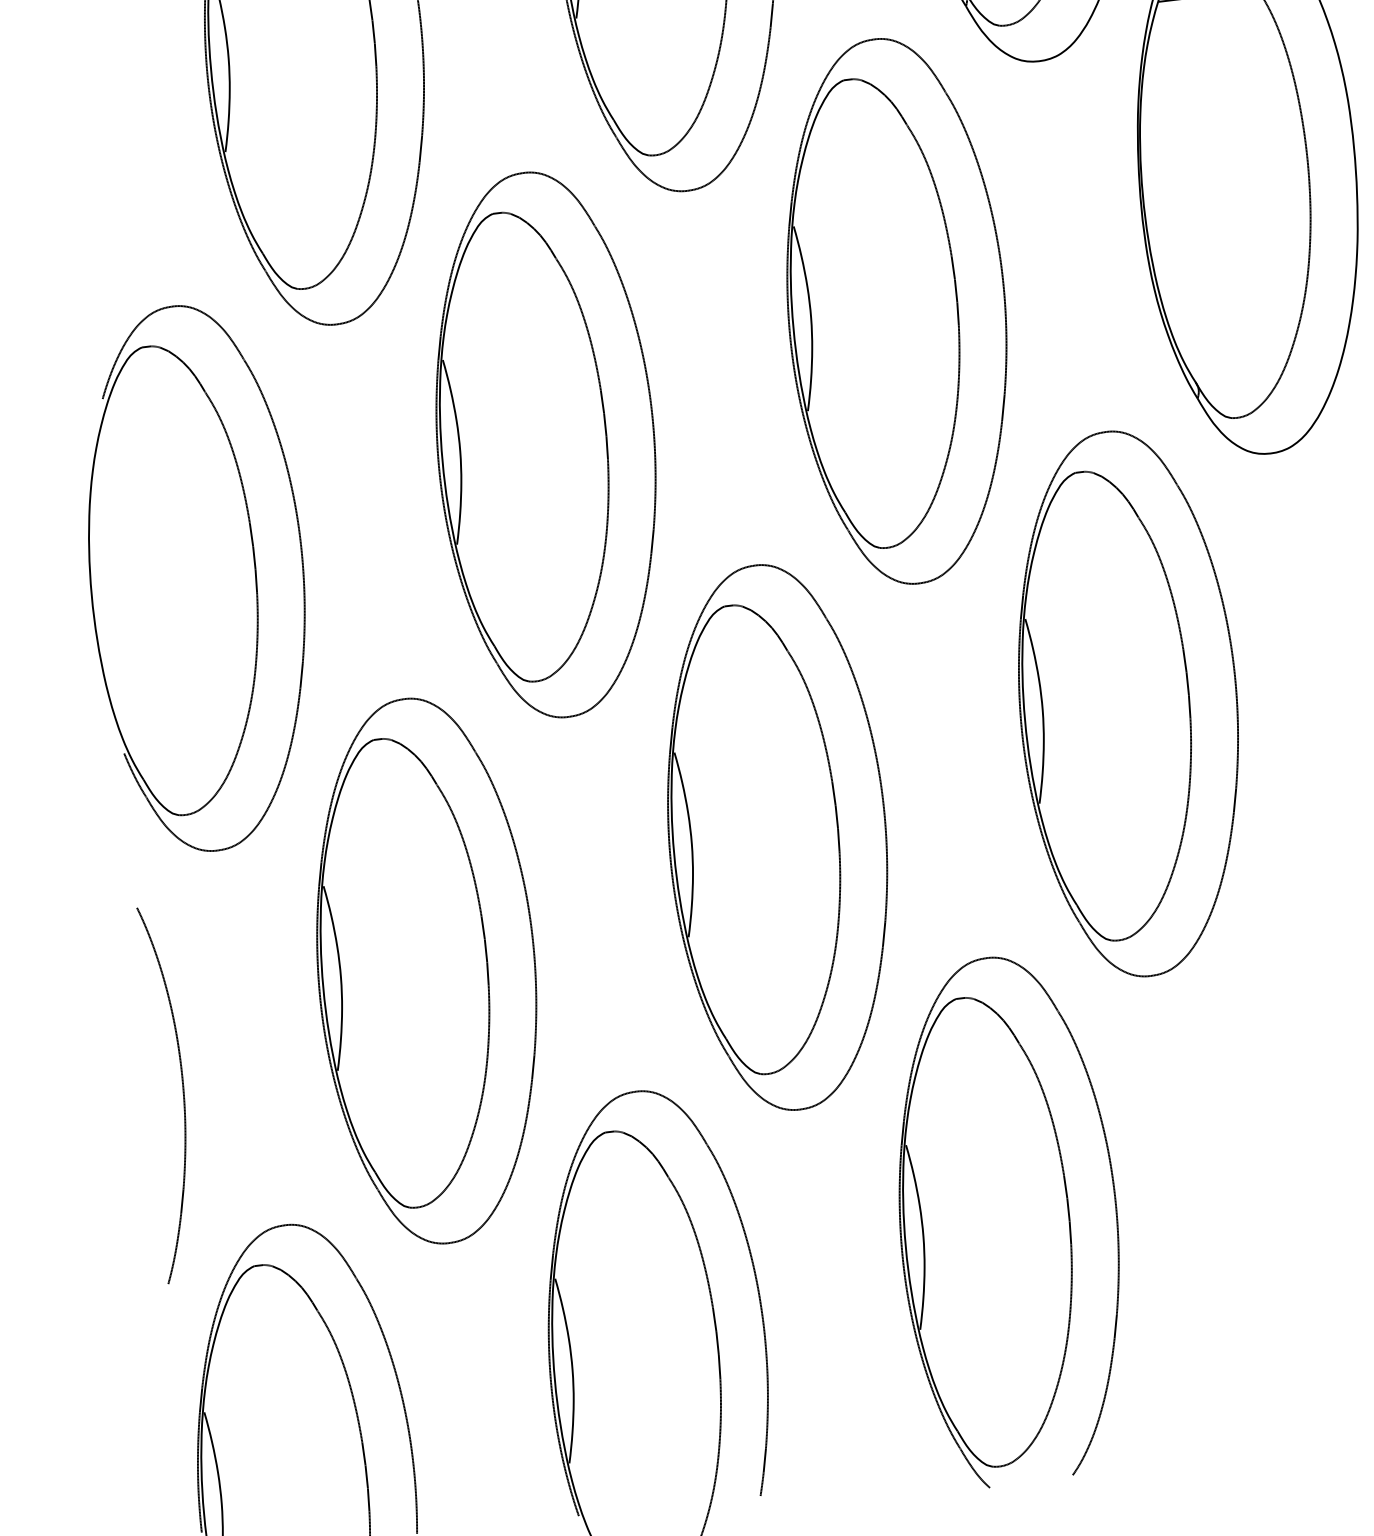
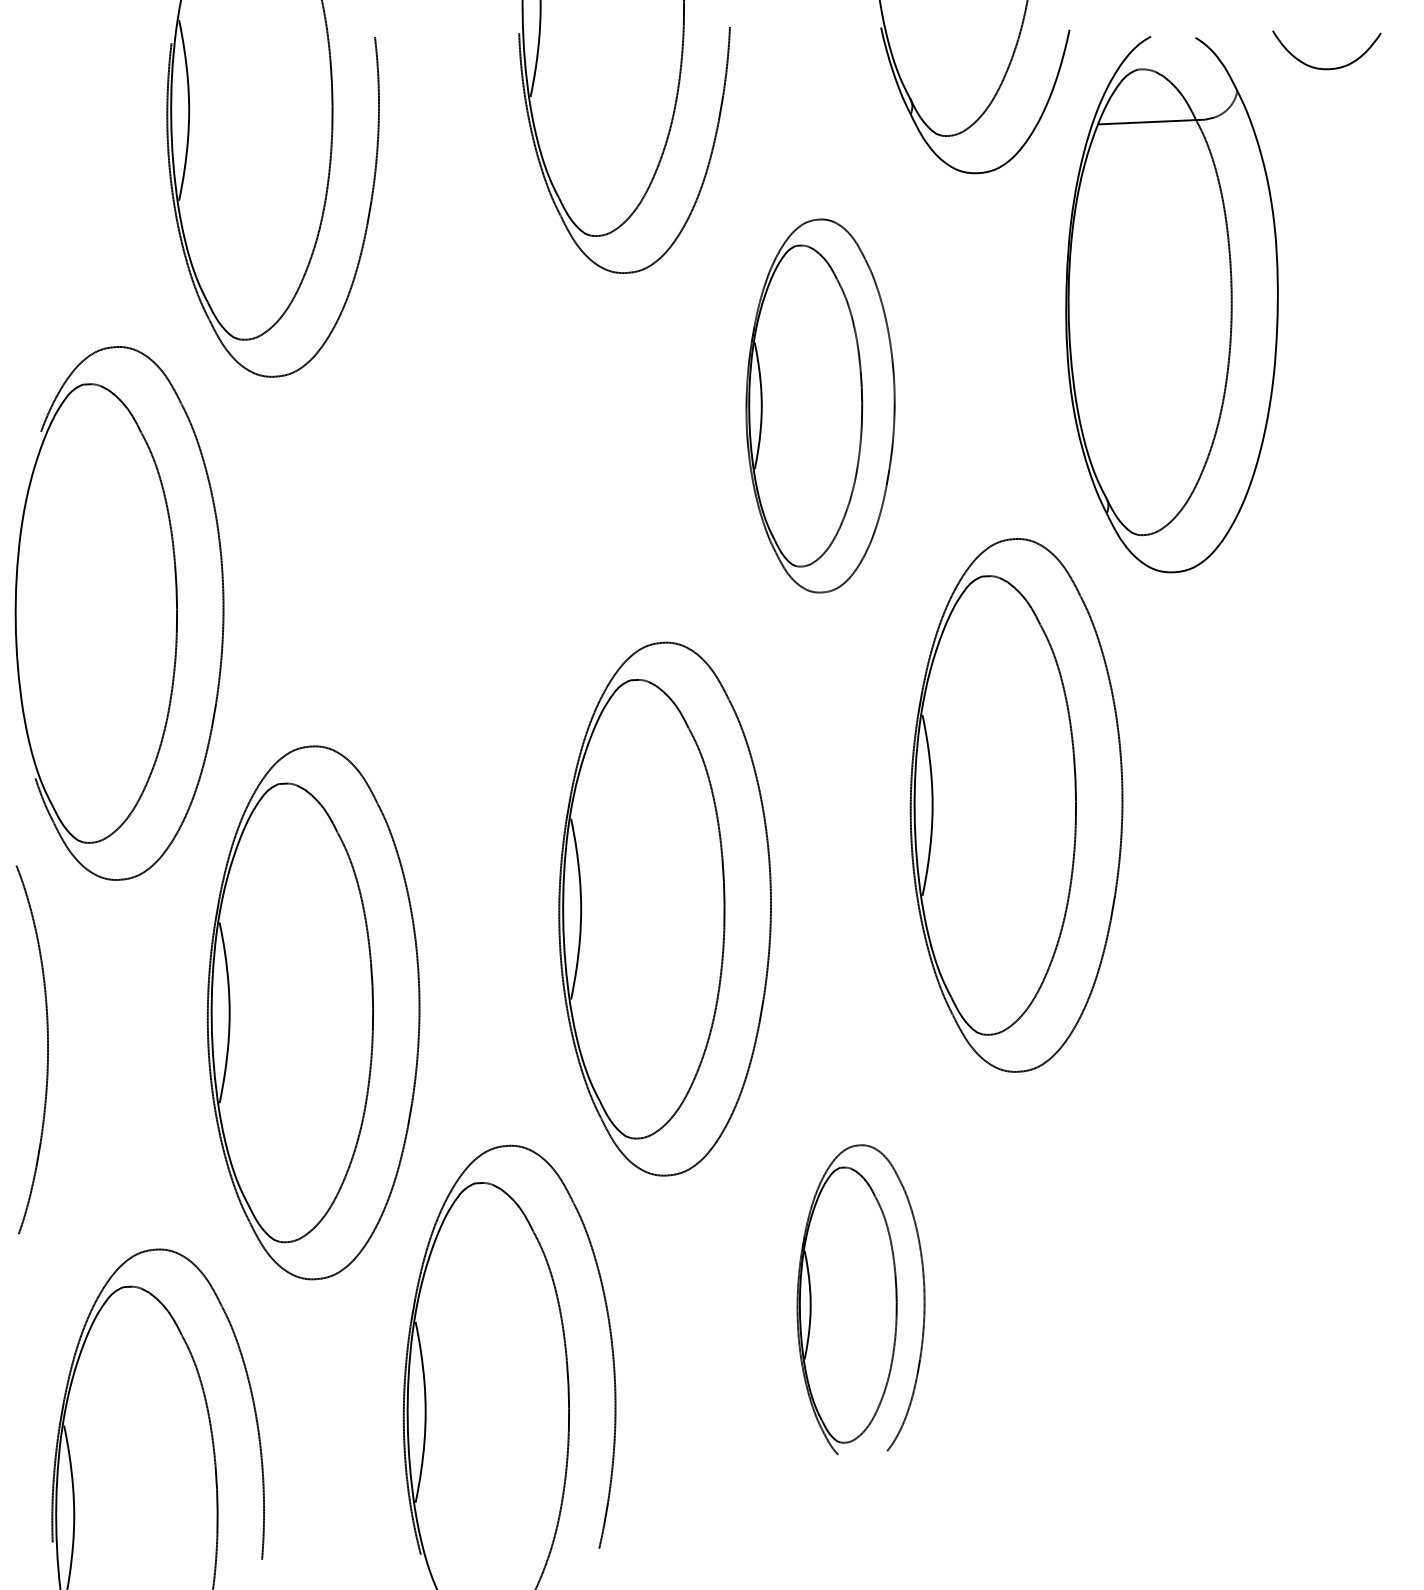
part: (896, 310) -> (820, 405), size x0.7
part: (545, 444) -> (468, 509), removed
curve: (183, 1093) -> (47, 1049), moved
part: (1007, 1220) -> (860, 1299), size x0.6

